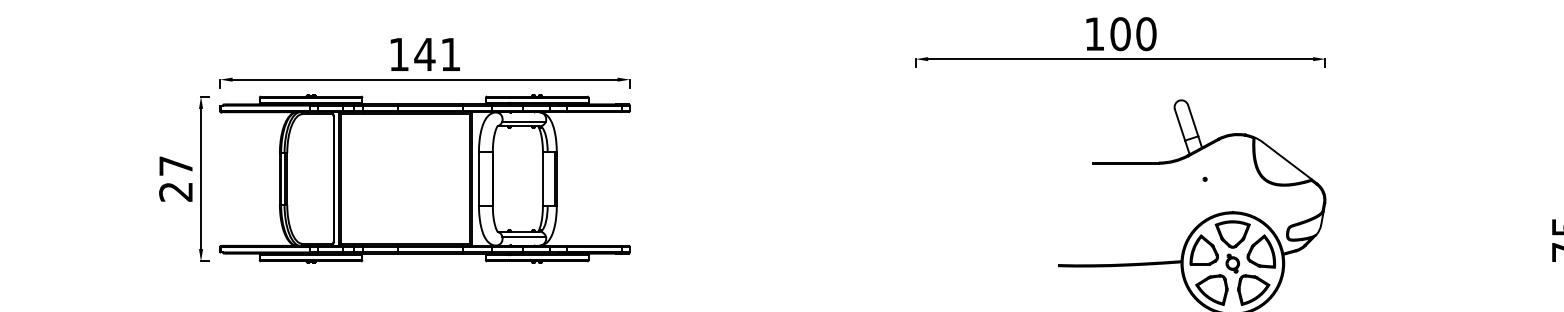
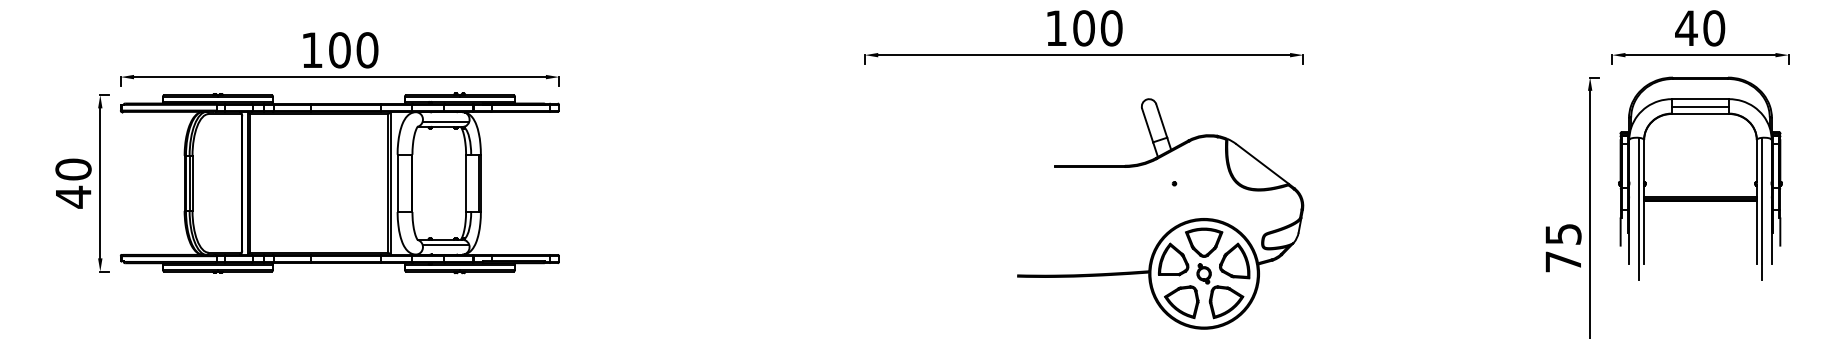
text: (437, 54) -> (353, 50), 141 -> 100
text: (176, 179) -> (73, 183), 27 -> 40

